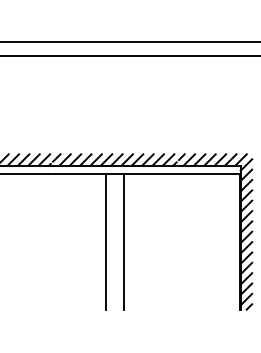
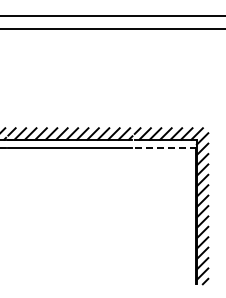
line: (209, 173) -> (165, 147), solid -> dashed
line: (105, 241) -> (60, 215), removed
line: (124, 241) -> (80, 215), removed

